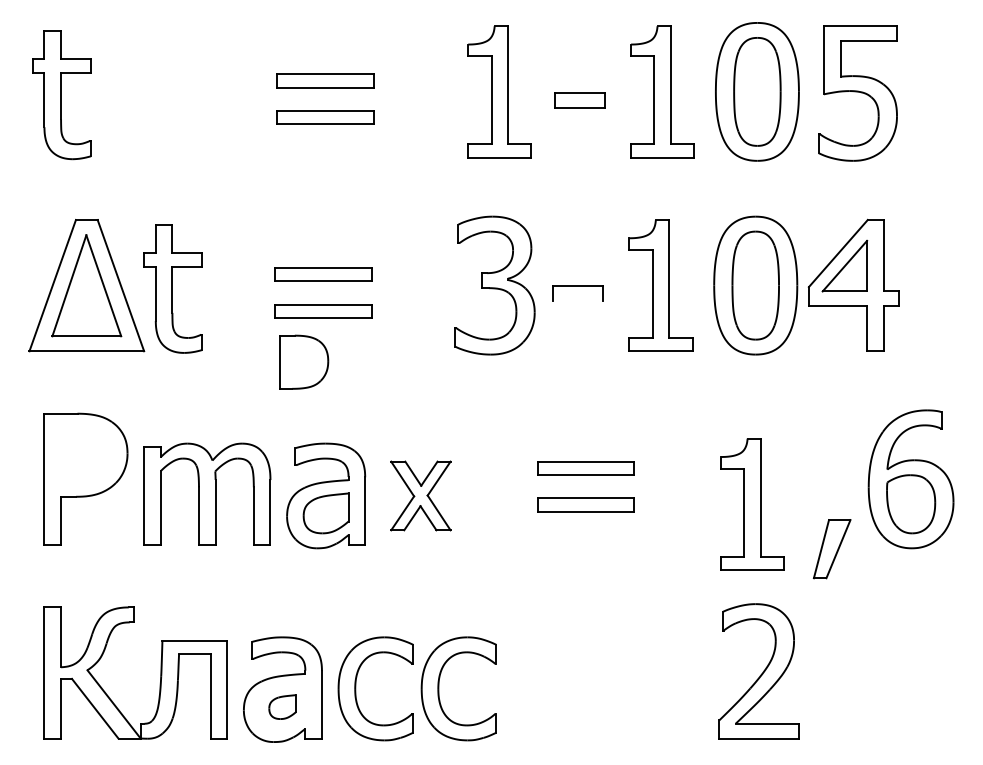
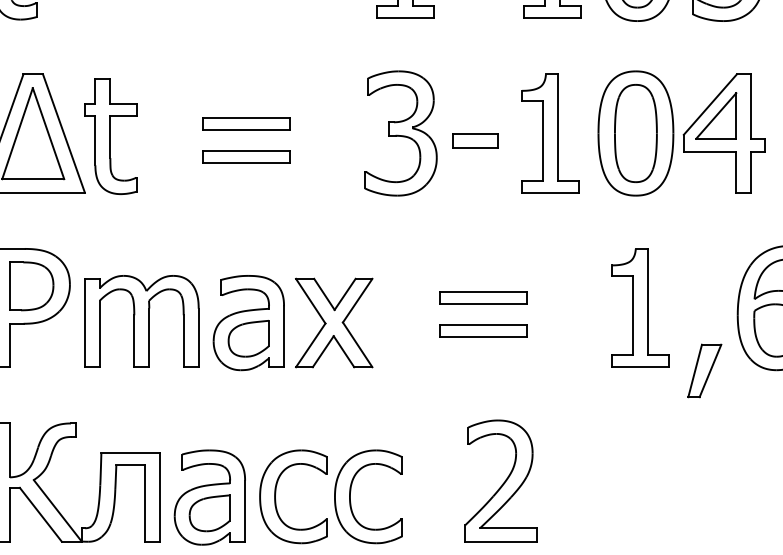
line: (577, 301) -> (475, 147), added
part: (304, 361) -> (32, 285), moved
part: (420, 495) -> (333, 322), size x1.43
part: (752, 504) -> (640, 308), moved
part: (758, 671) -> (500, 481), moved
part: (282, 706) -> (209, 512), size x1.67

